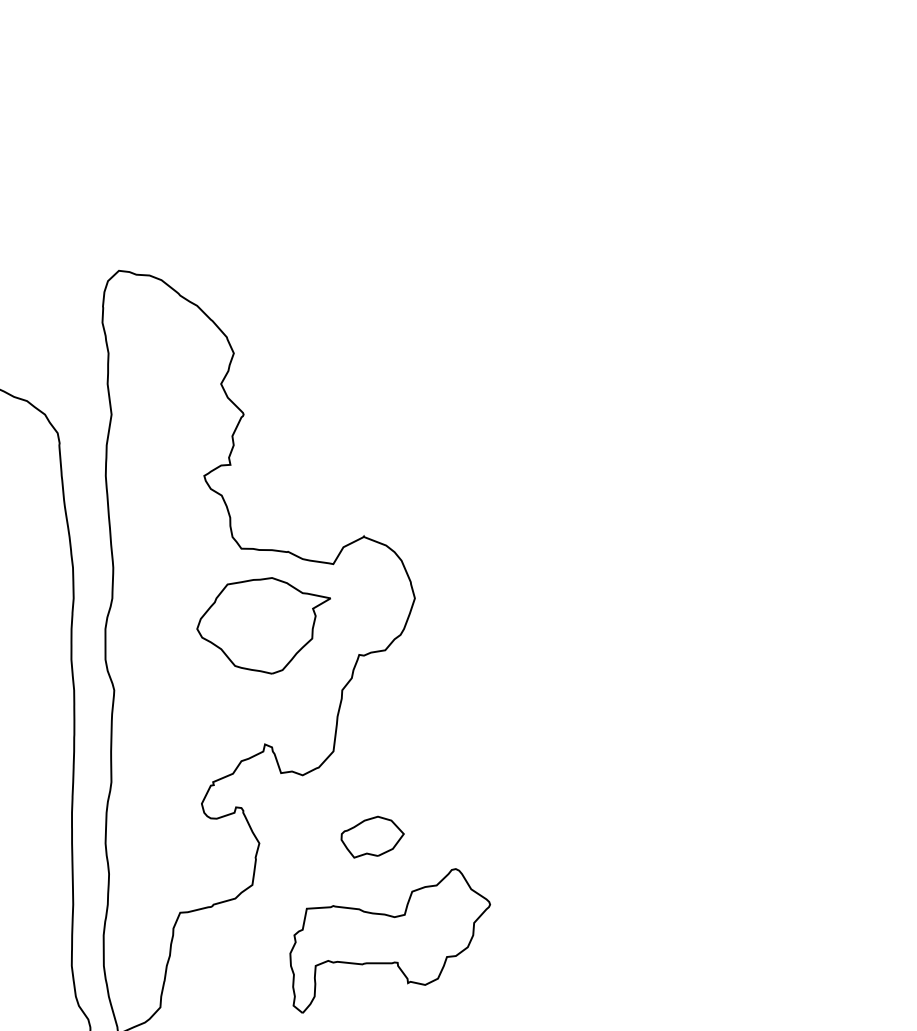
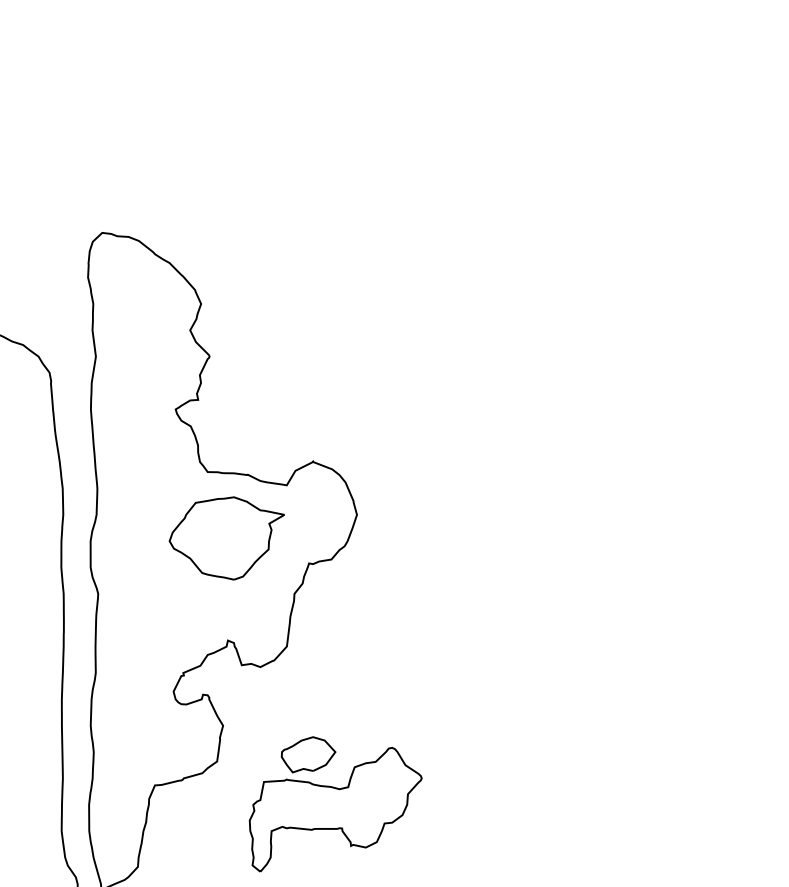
part: (372, 836) -> (308, 754), moved

